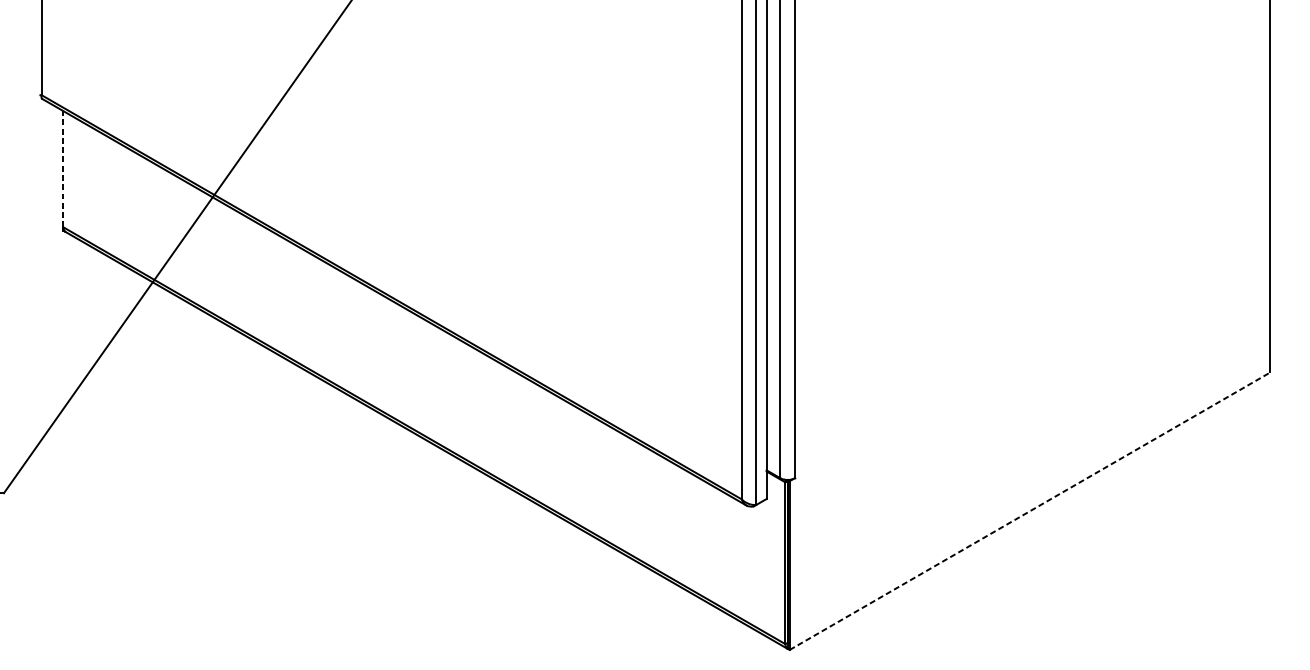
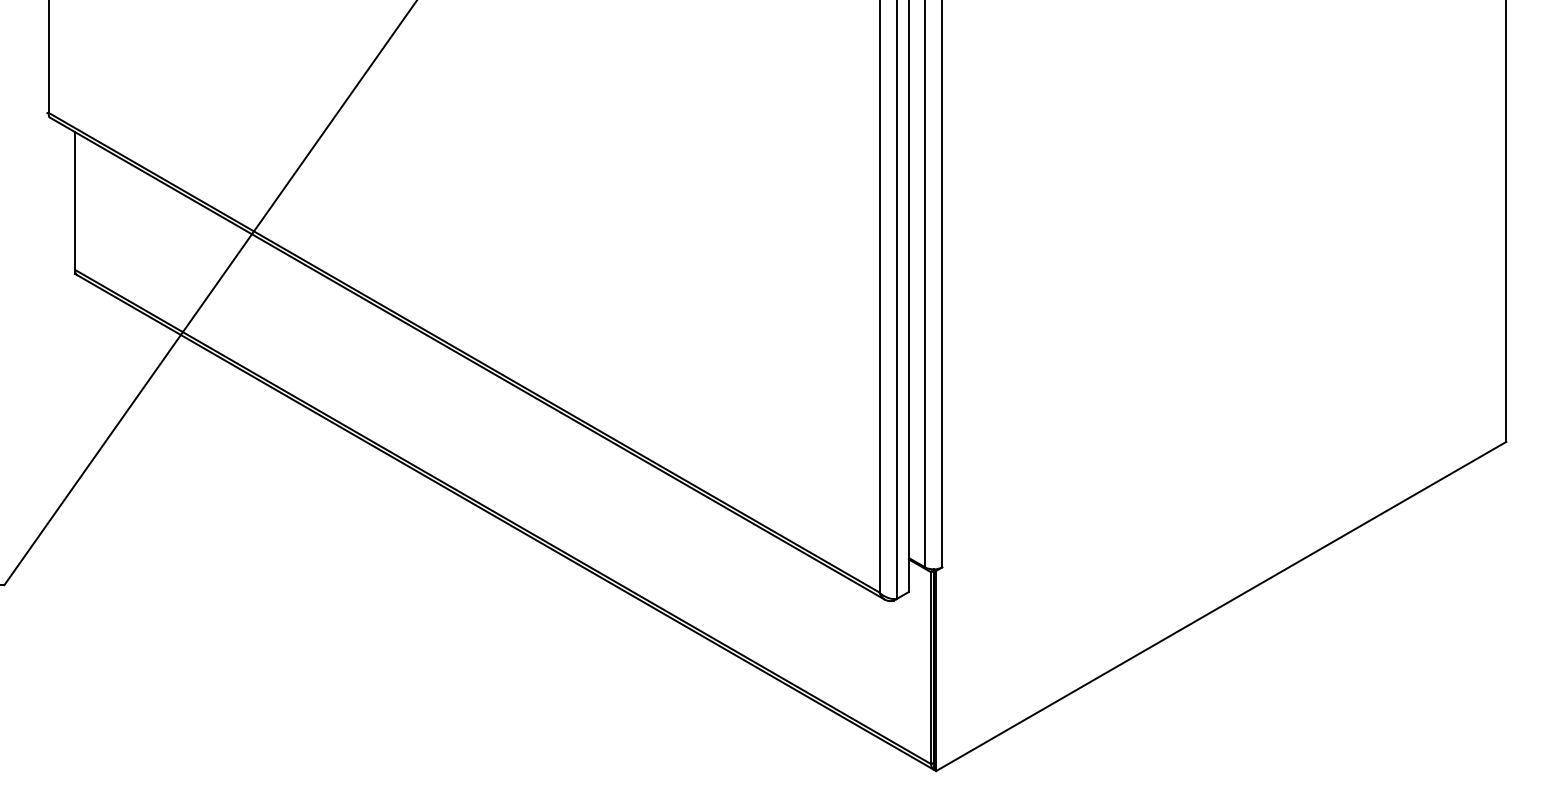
line: (63, 168) -> (74, 200), dashed -> solid
line: (1030, 511) -> (1221, 606), dashed -> solid

